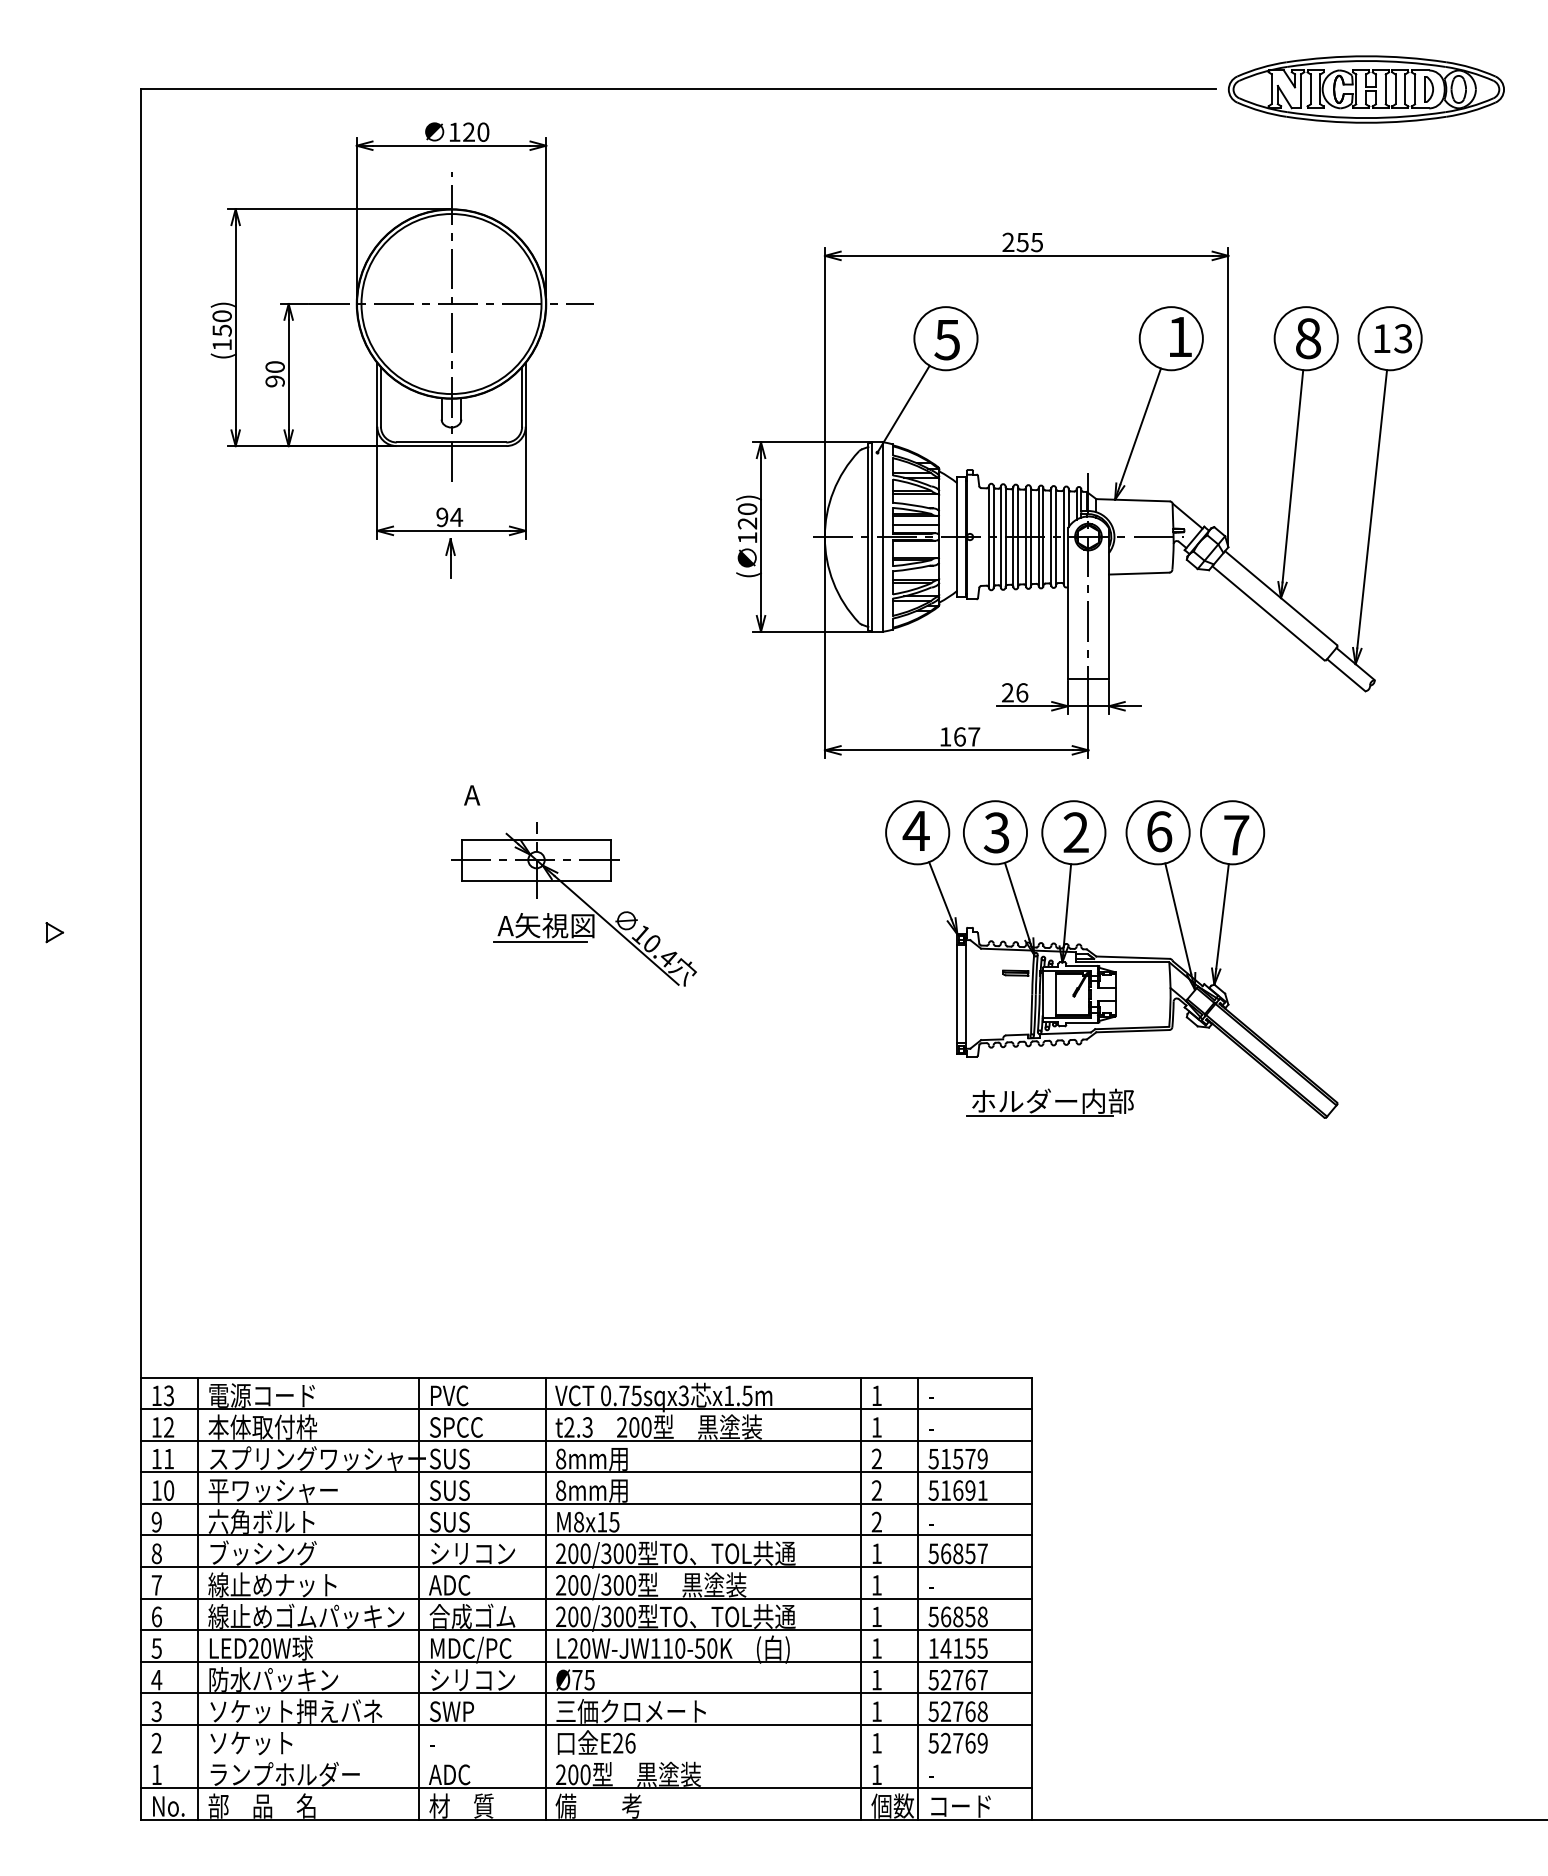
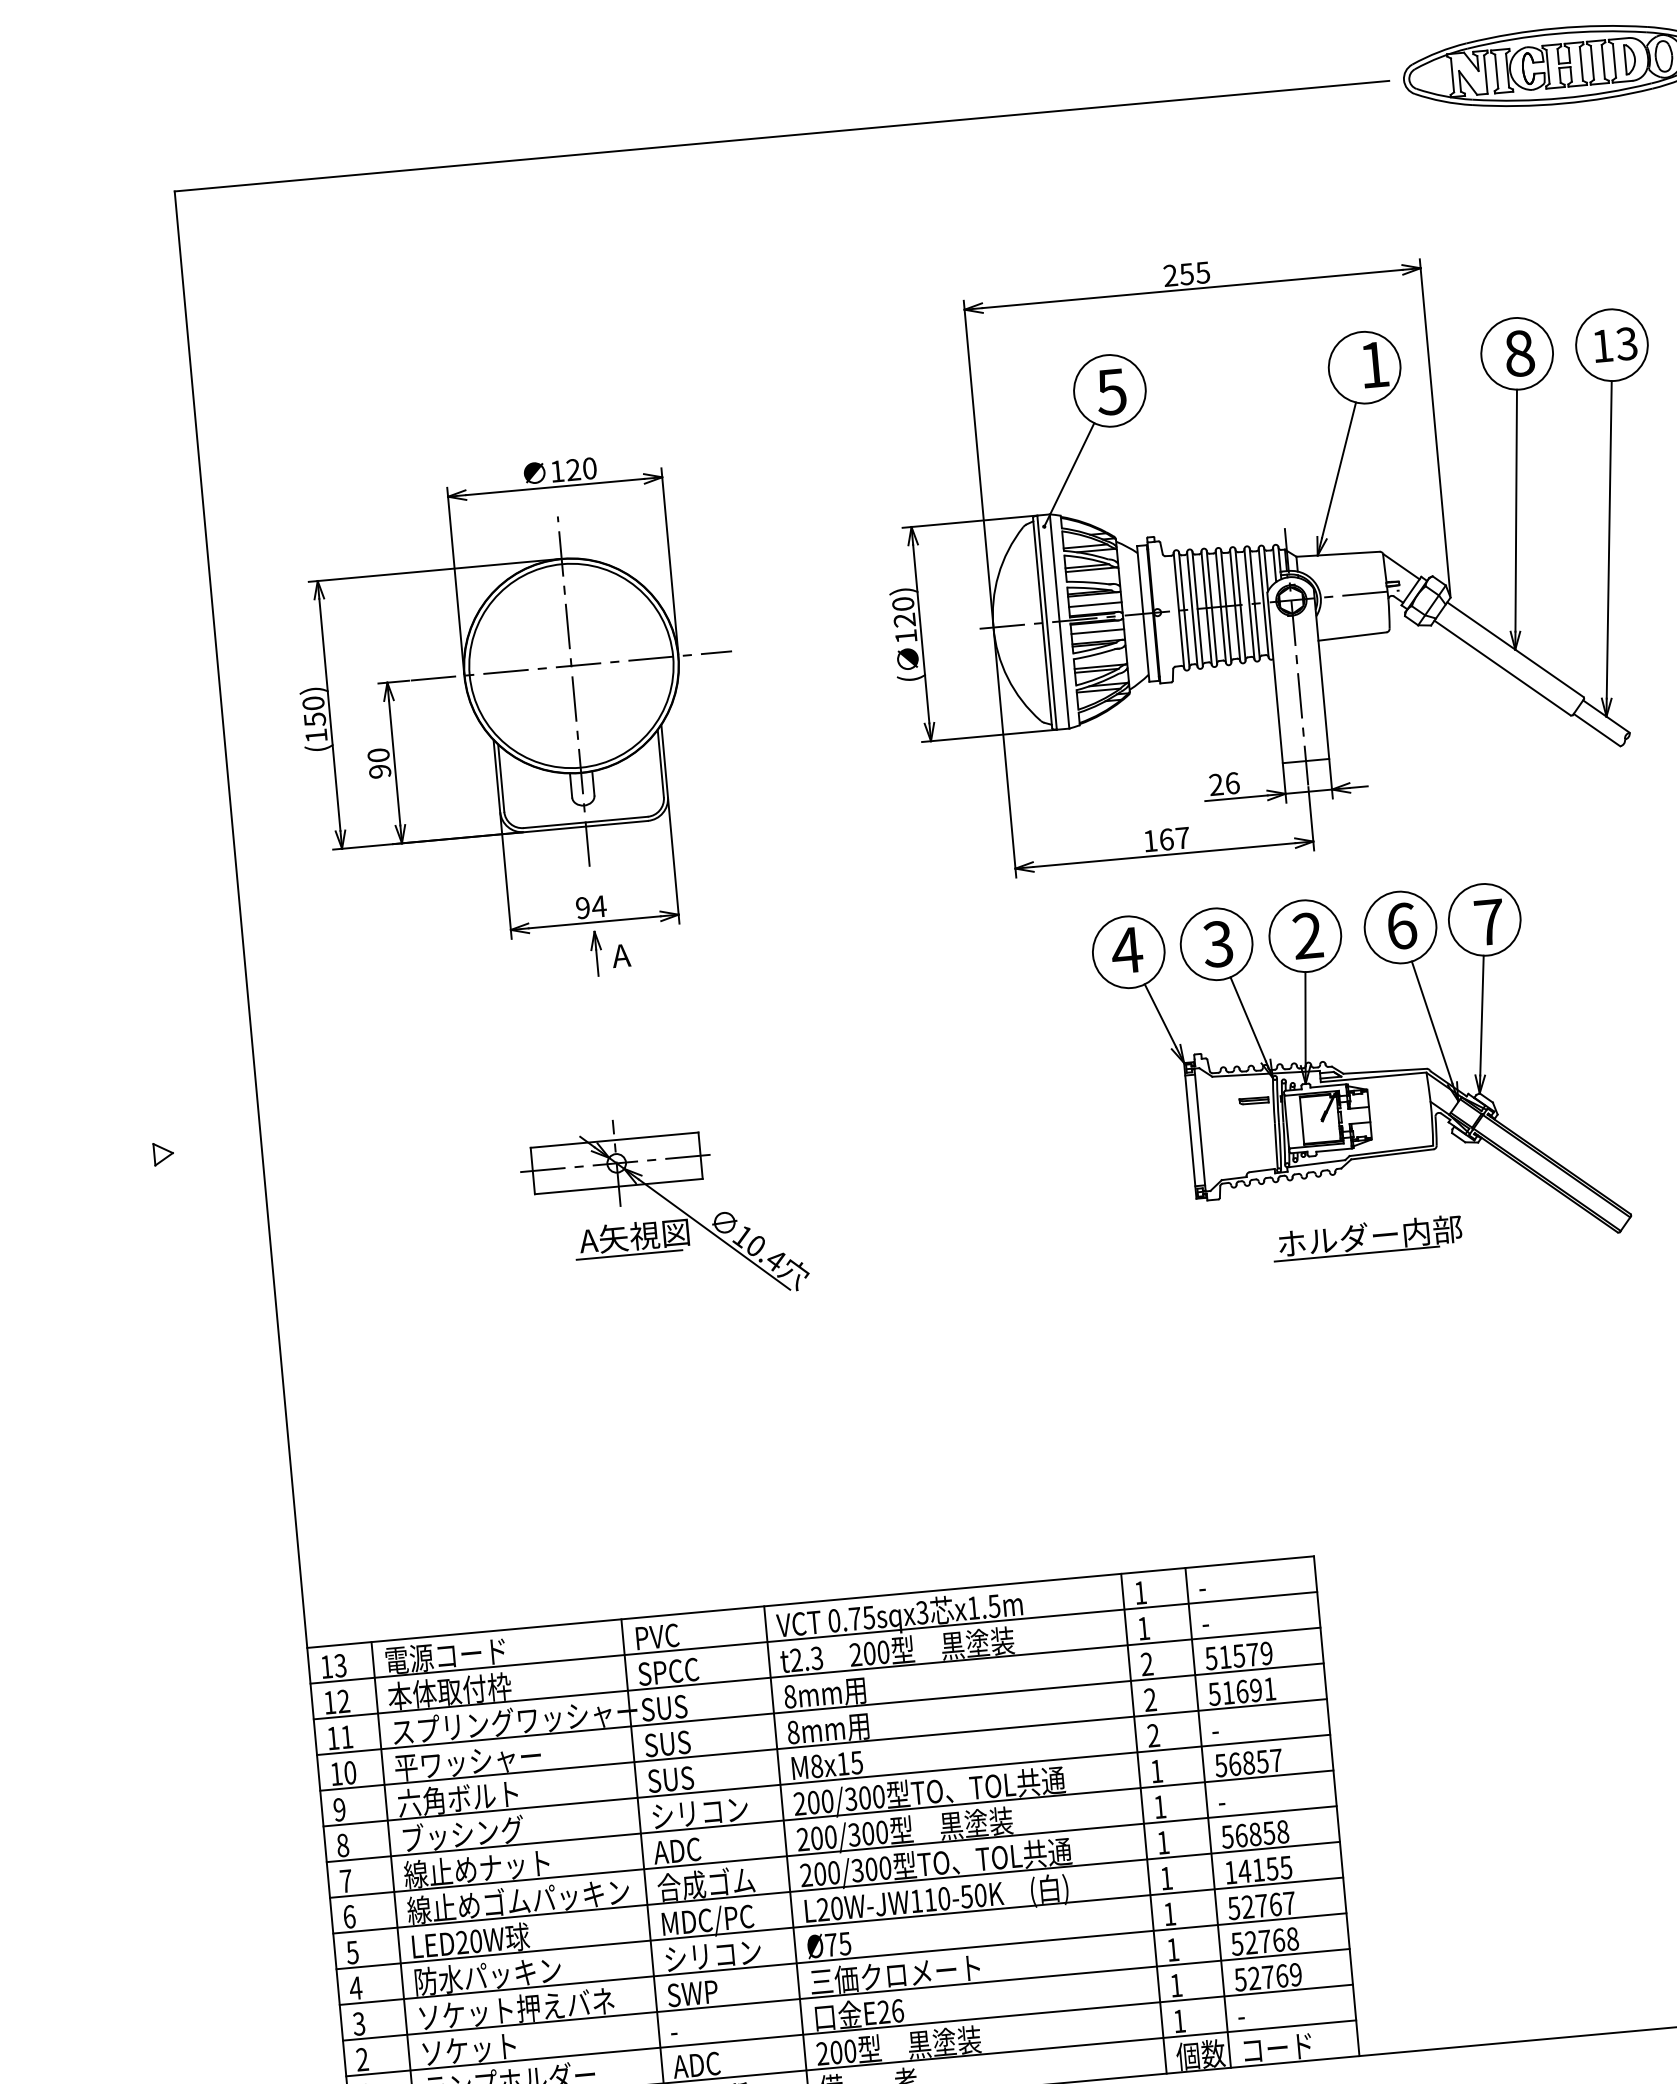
part: (401, 350) -> (519, 723), moved
line: (915, 548) -> (1097, 631), added
part: (578, 898) -> (668, 1202), moved
part: (1049, 1102) -> (1366, 1238), moved
line: (586, 1756) -> (849, 2030), added

